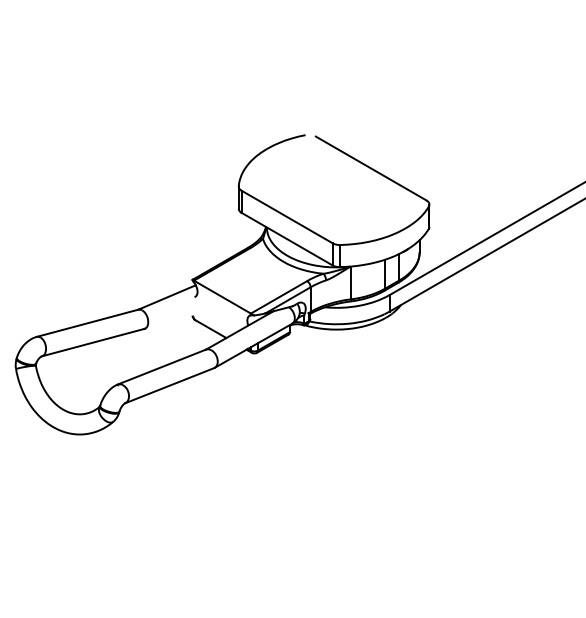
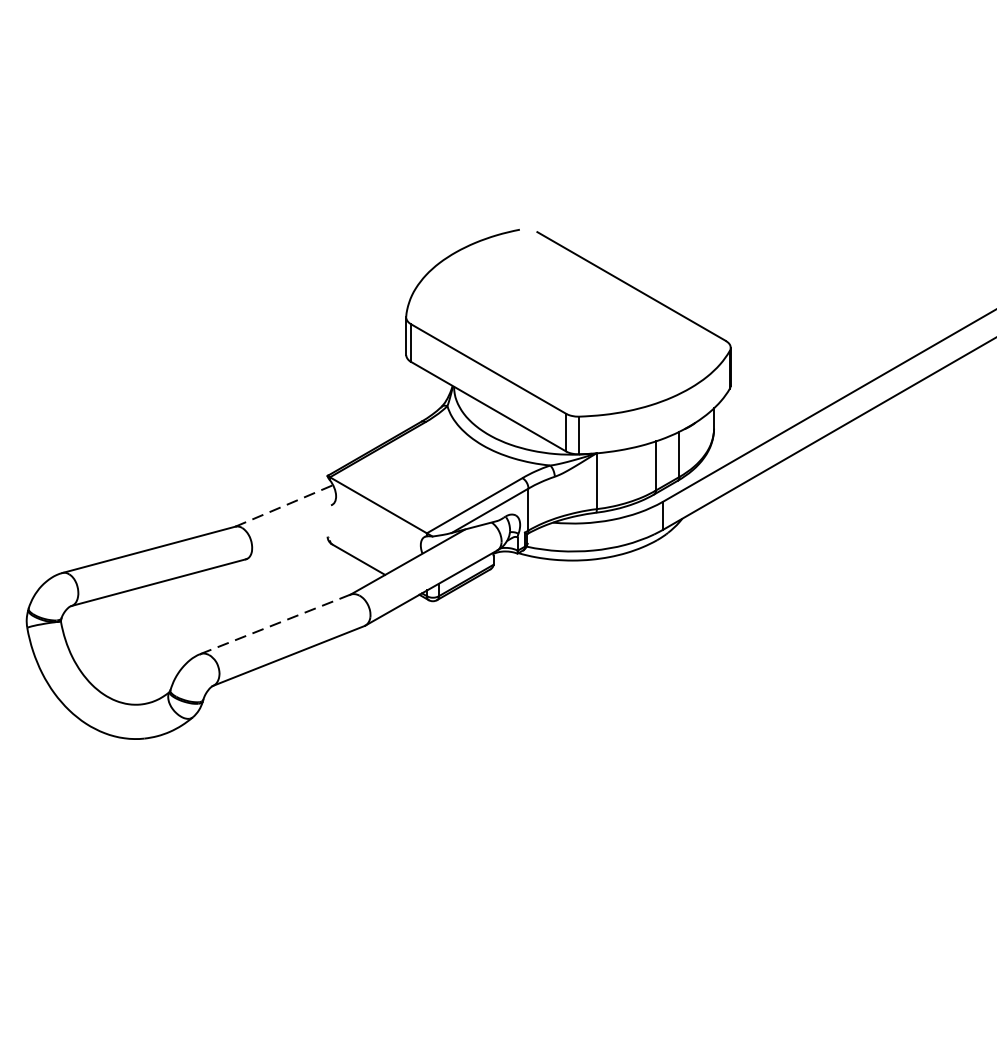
line: (167, 297) -> (284, 505), solid -> dashed
line: (161, 367) -> (274, 625), solid -> dashed

